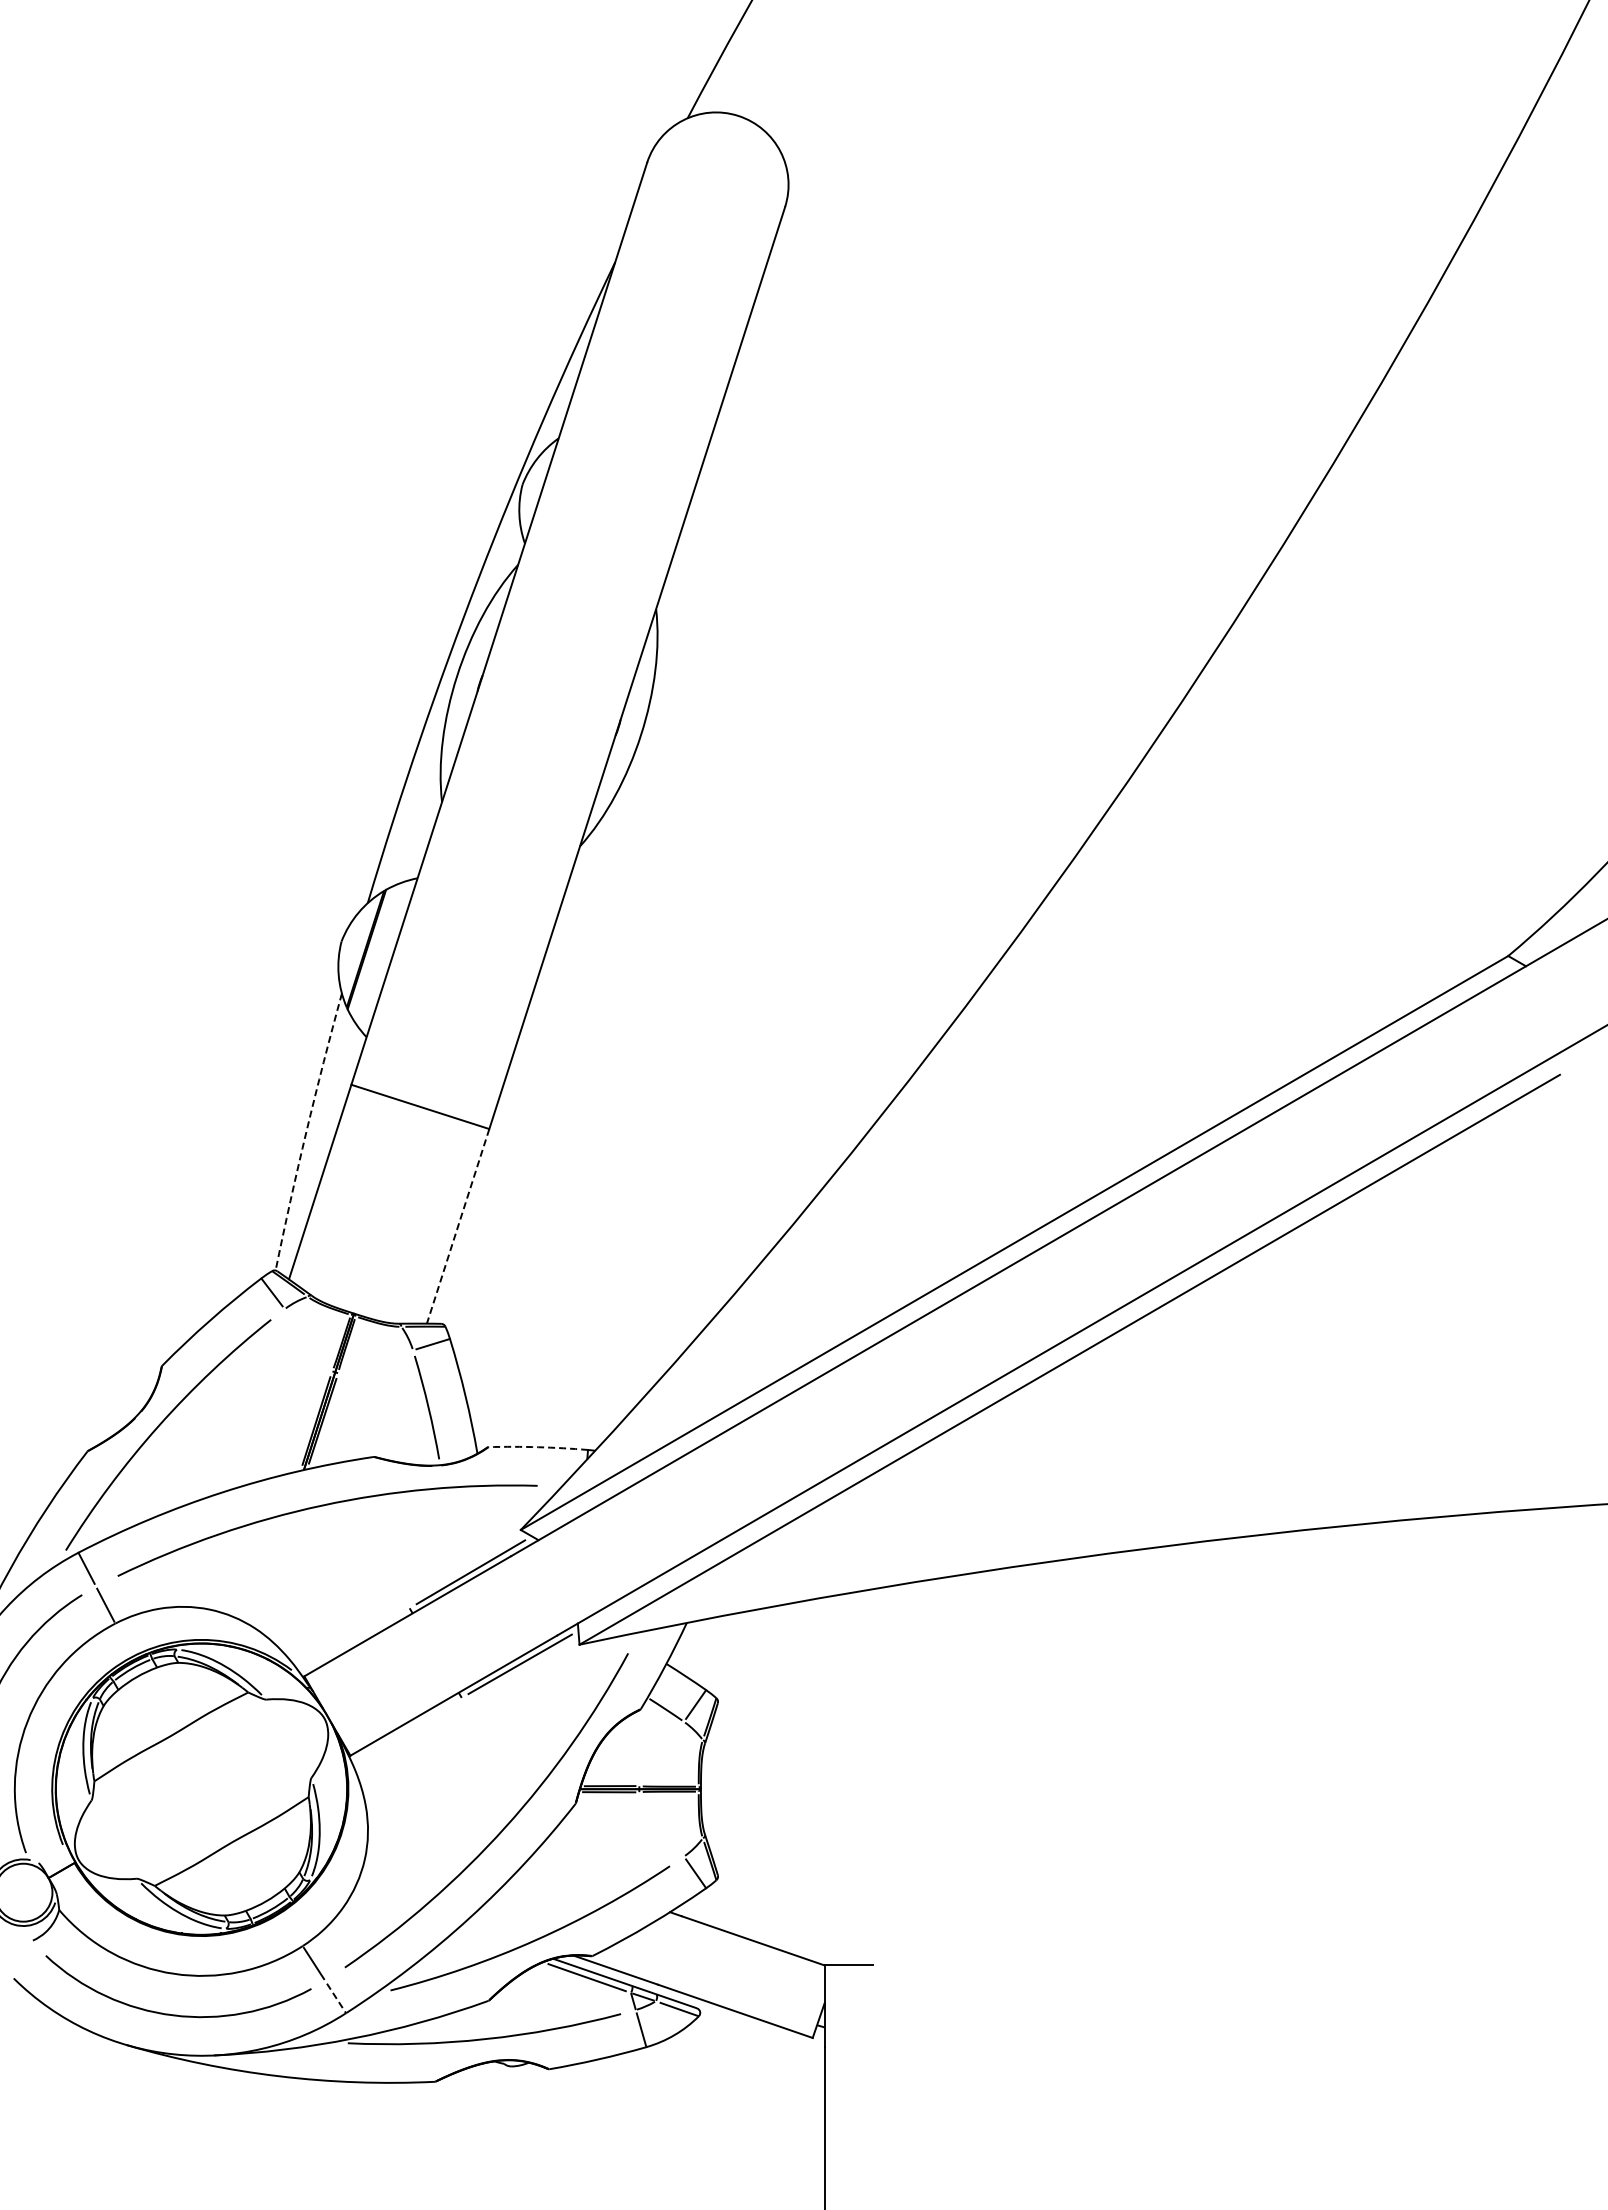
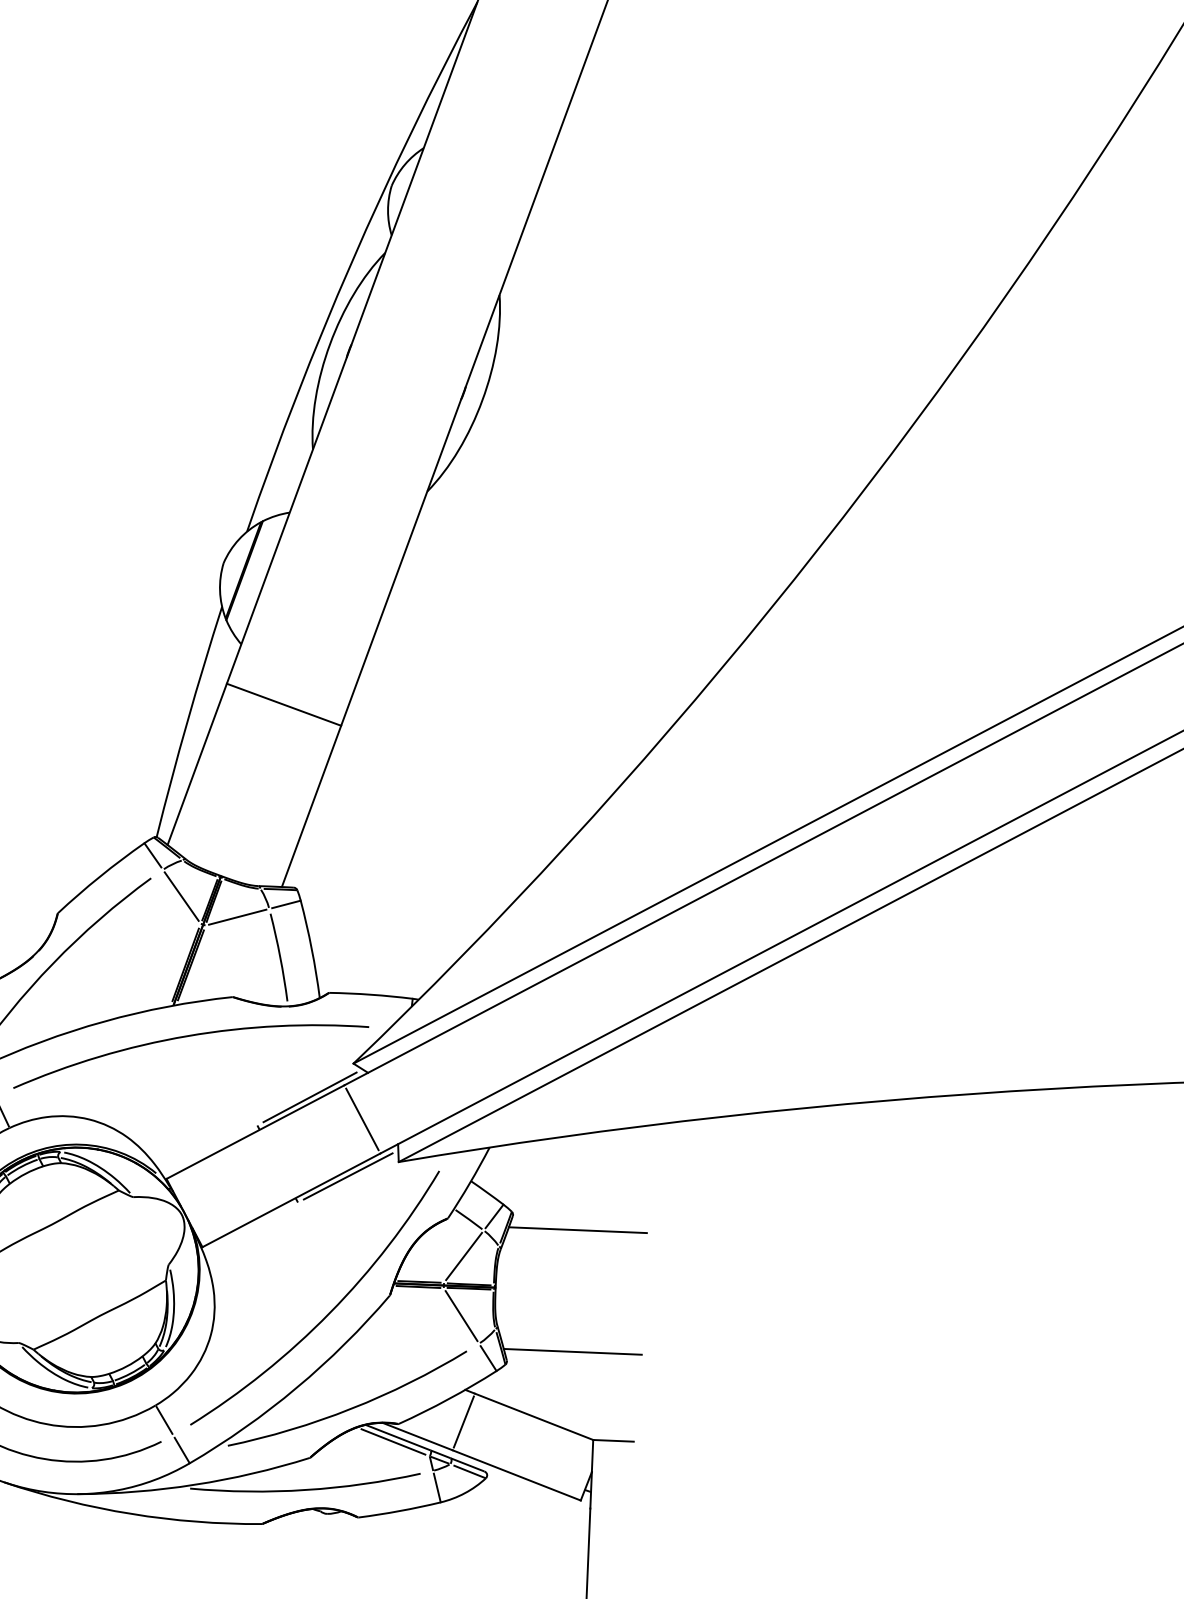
arc: (306, 1131) -> (187, 721), dashed -> solid
line: (457, 1226) -> (311, 806), dashed -> solid
line: (307, 1340) -> (181, 896), added
line: (375, 1361) -> (237, 916), added
arc: (538, 1447) -> (371, 994), dashed -> solid
line: (533, 1595) -> (361, 1119), added
line: (795, 1716) -> (577, 1229), added
line: (661, 1753) -> (463, 1256), added
line: (661, 1824) -> (461, 1315), added
line: (795, 1861) -> (572, 1351), added
line: (669, 1950) -> (463, 1422), added
line: (336, 1998) -> (182, 1450), dashed -> solid

